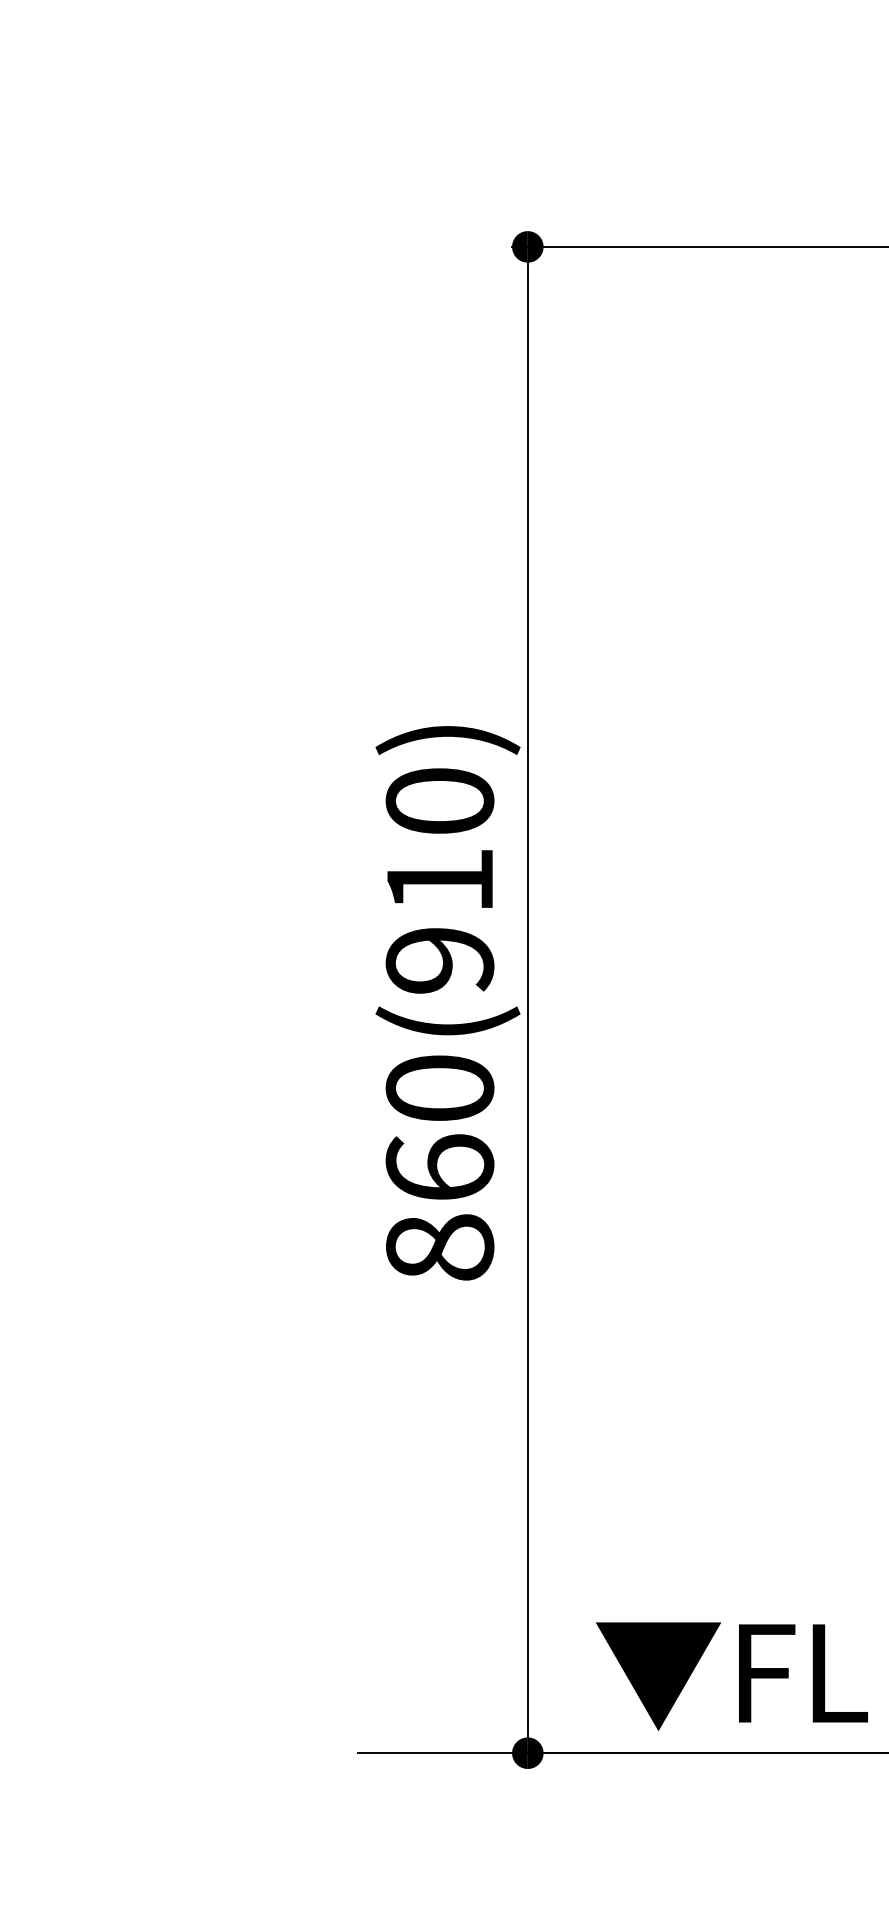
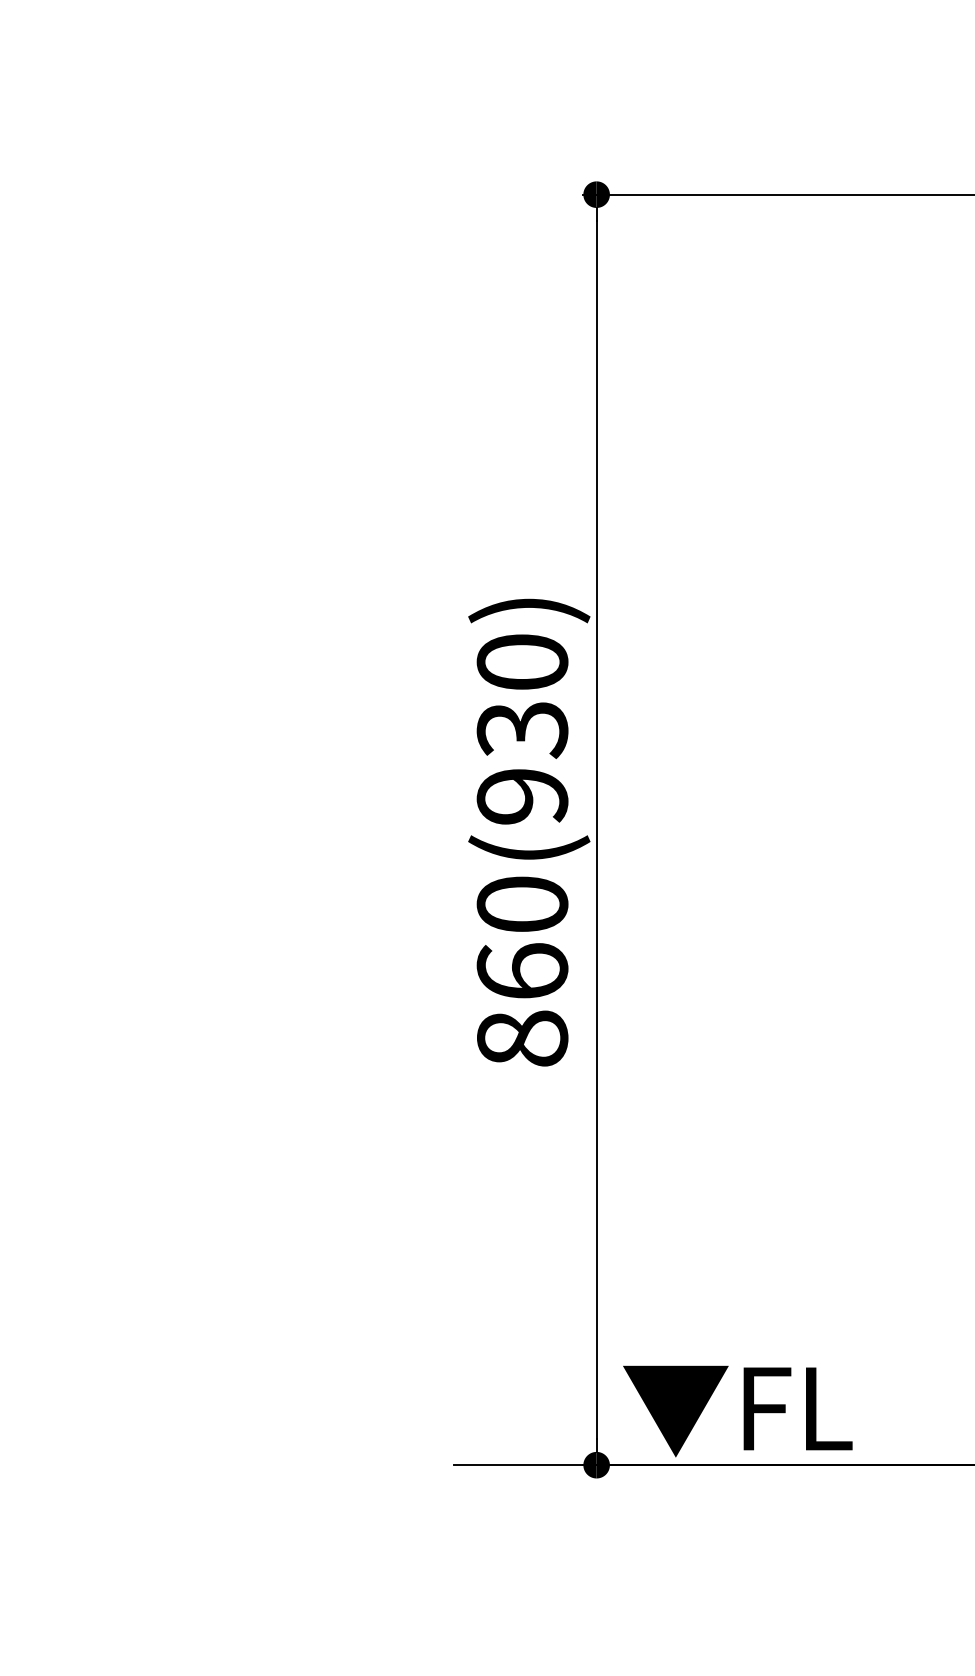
text: (439, 882) -> (522, 730), 860(910) -> 860(930)
text: (731, 1676) -> (737, 1411), moved

